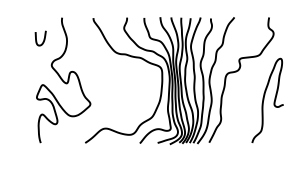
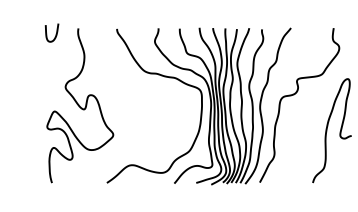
curve: (37, 38) -> (47, 33), moved

